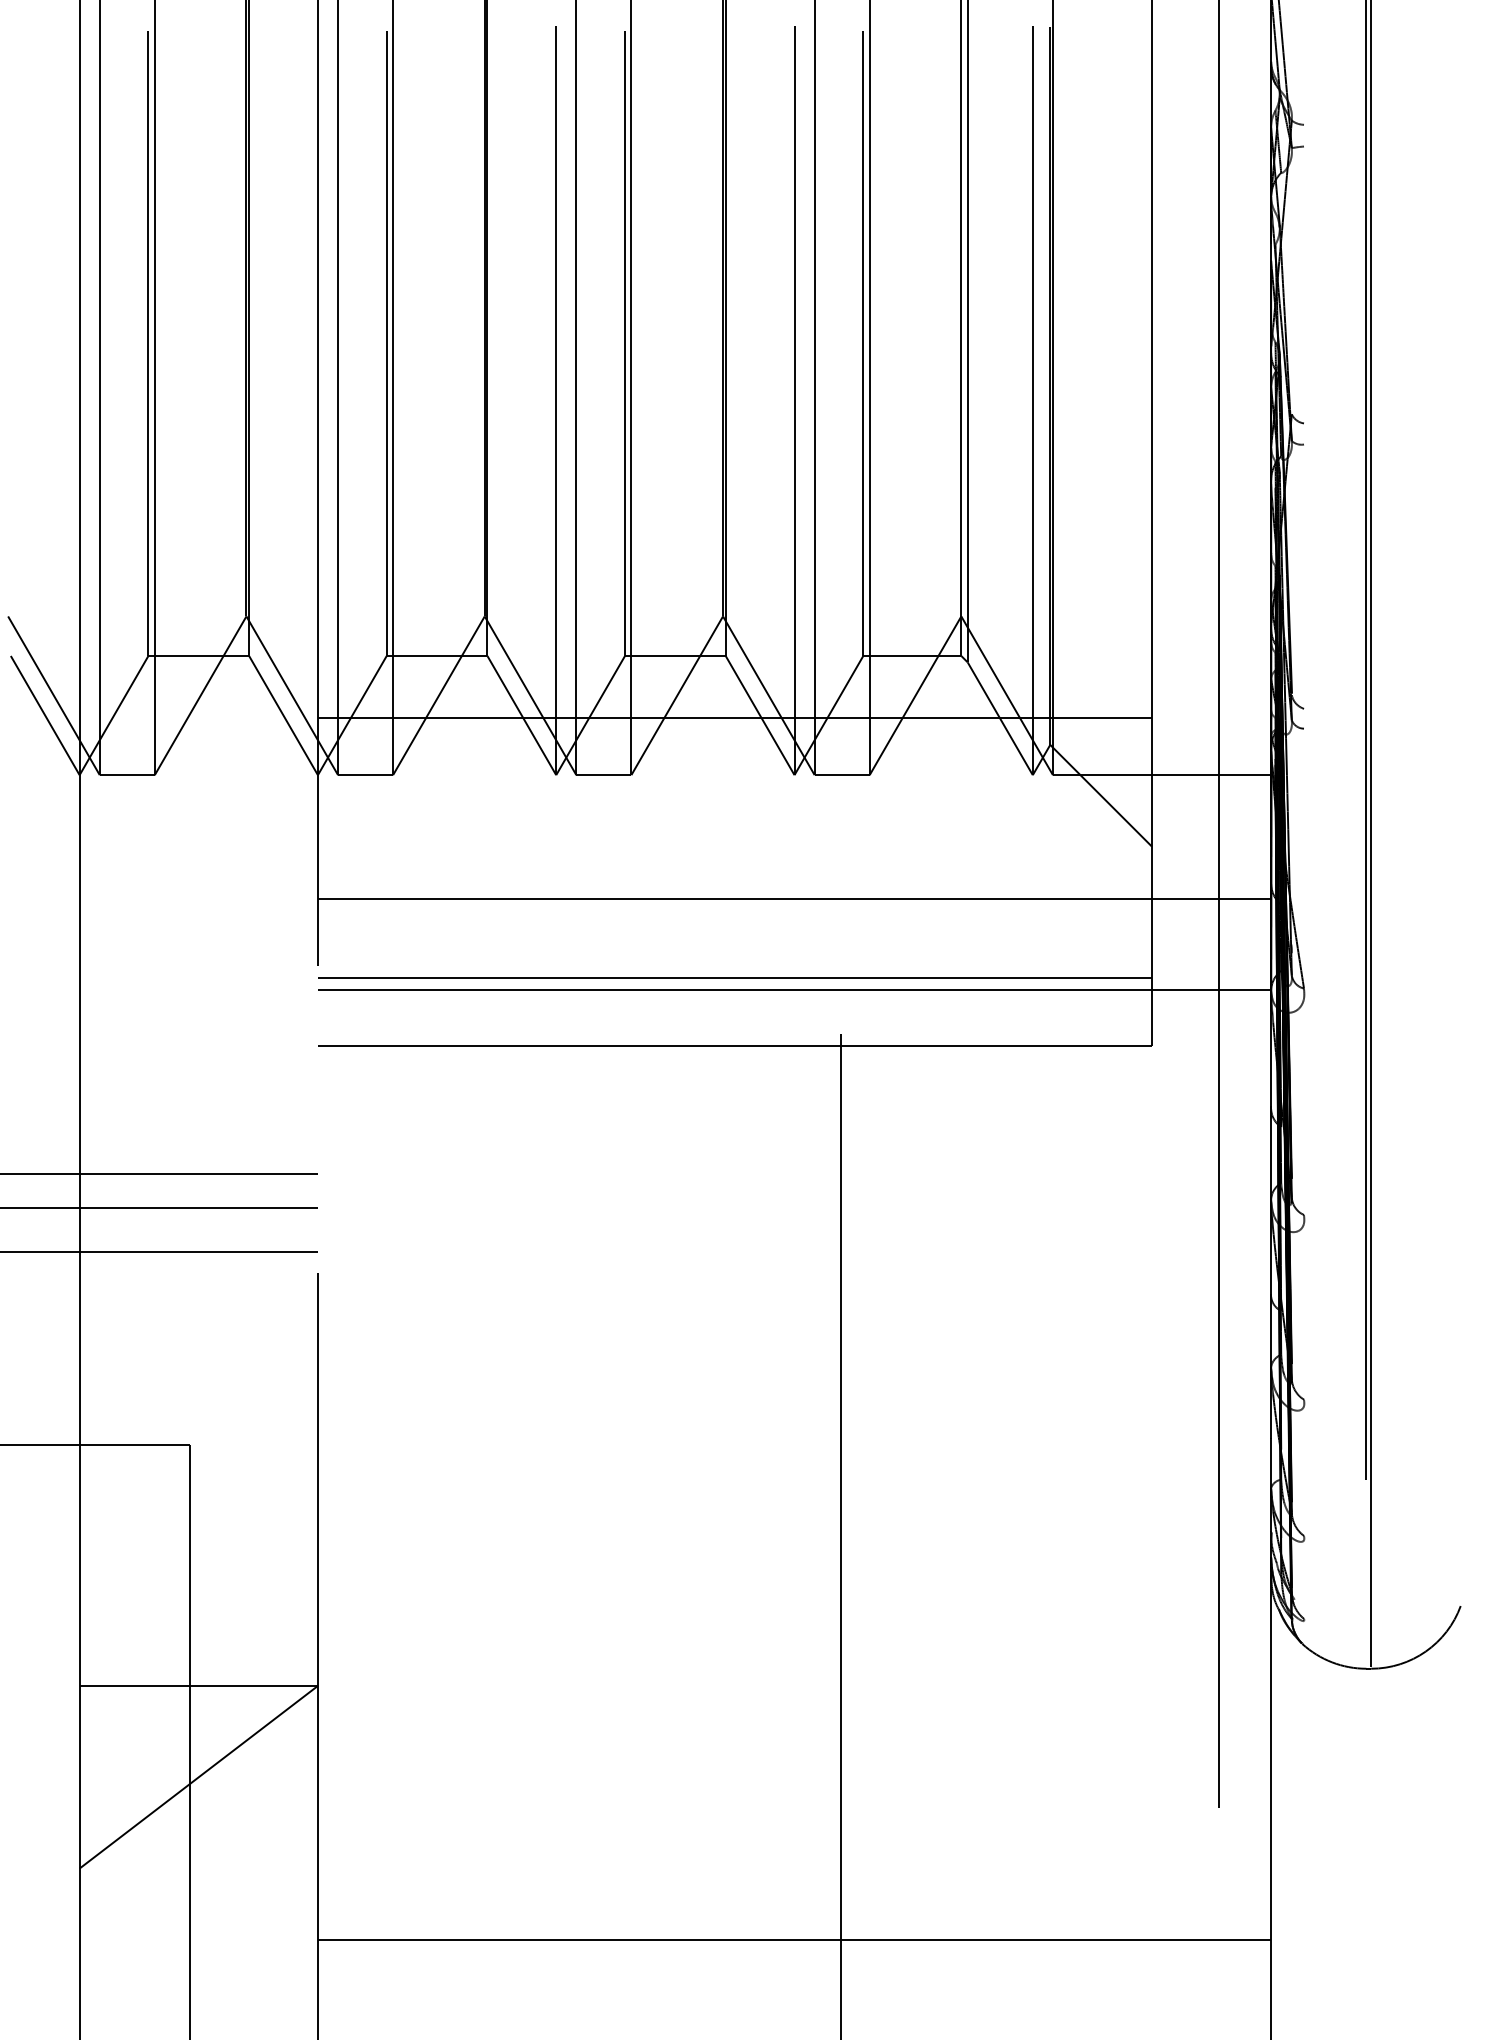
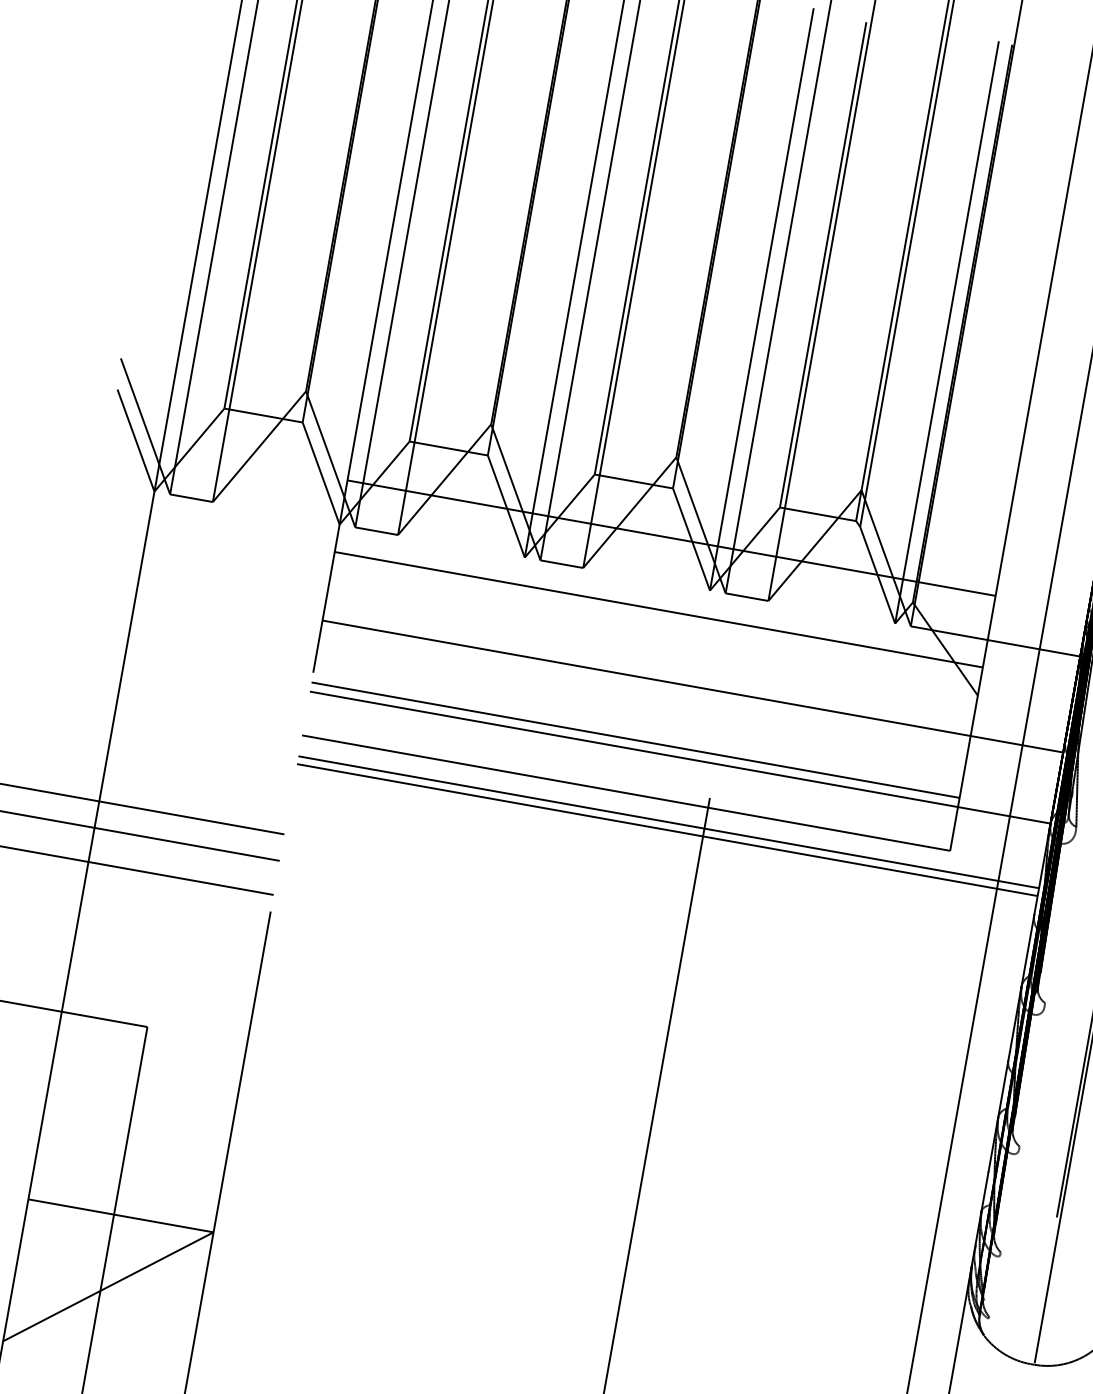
line: (734, 810) -> (658, 609), added
line: (794, 1073) -> (668, 822), added
line: (794, 1083) -> (667, 830), added

